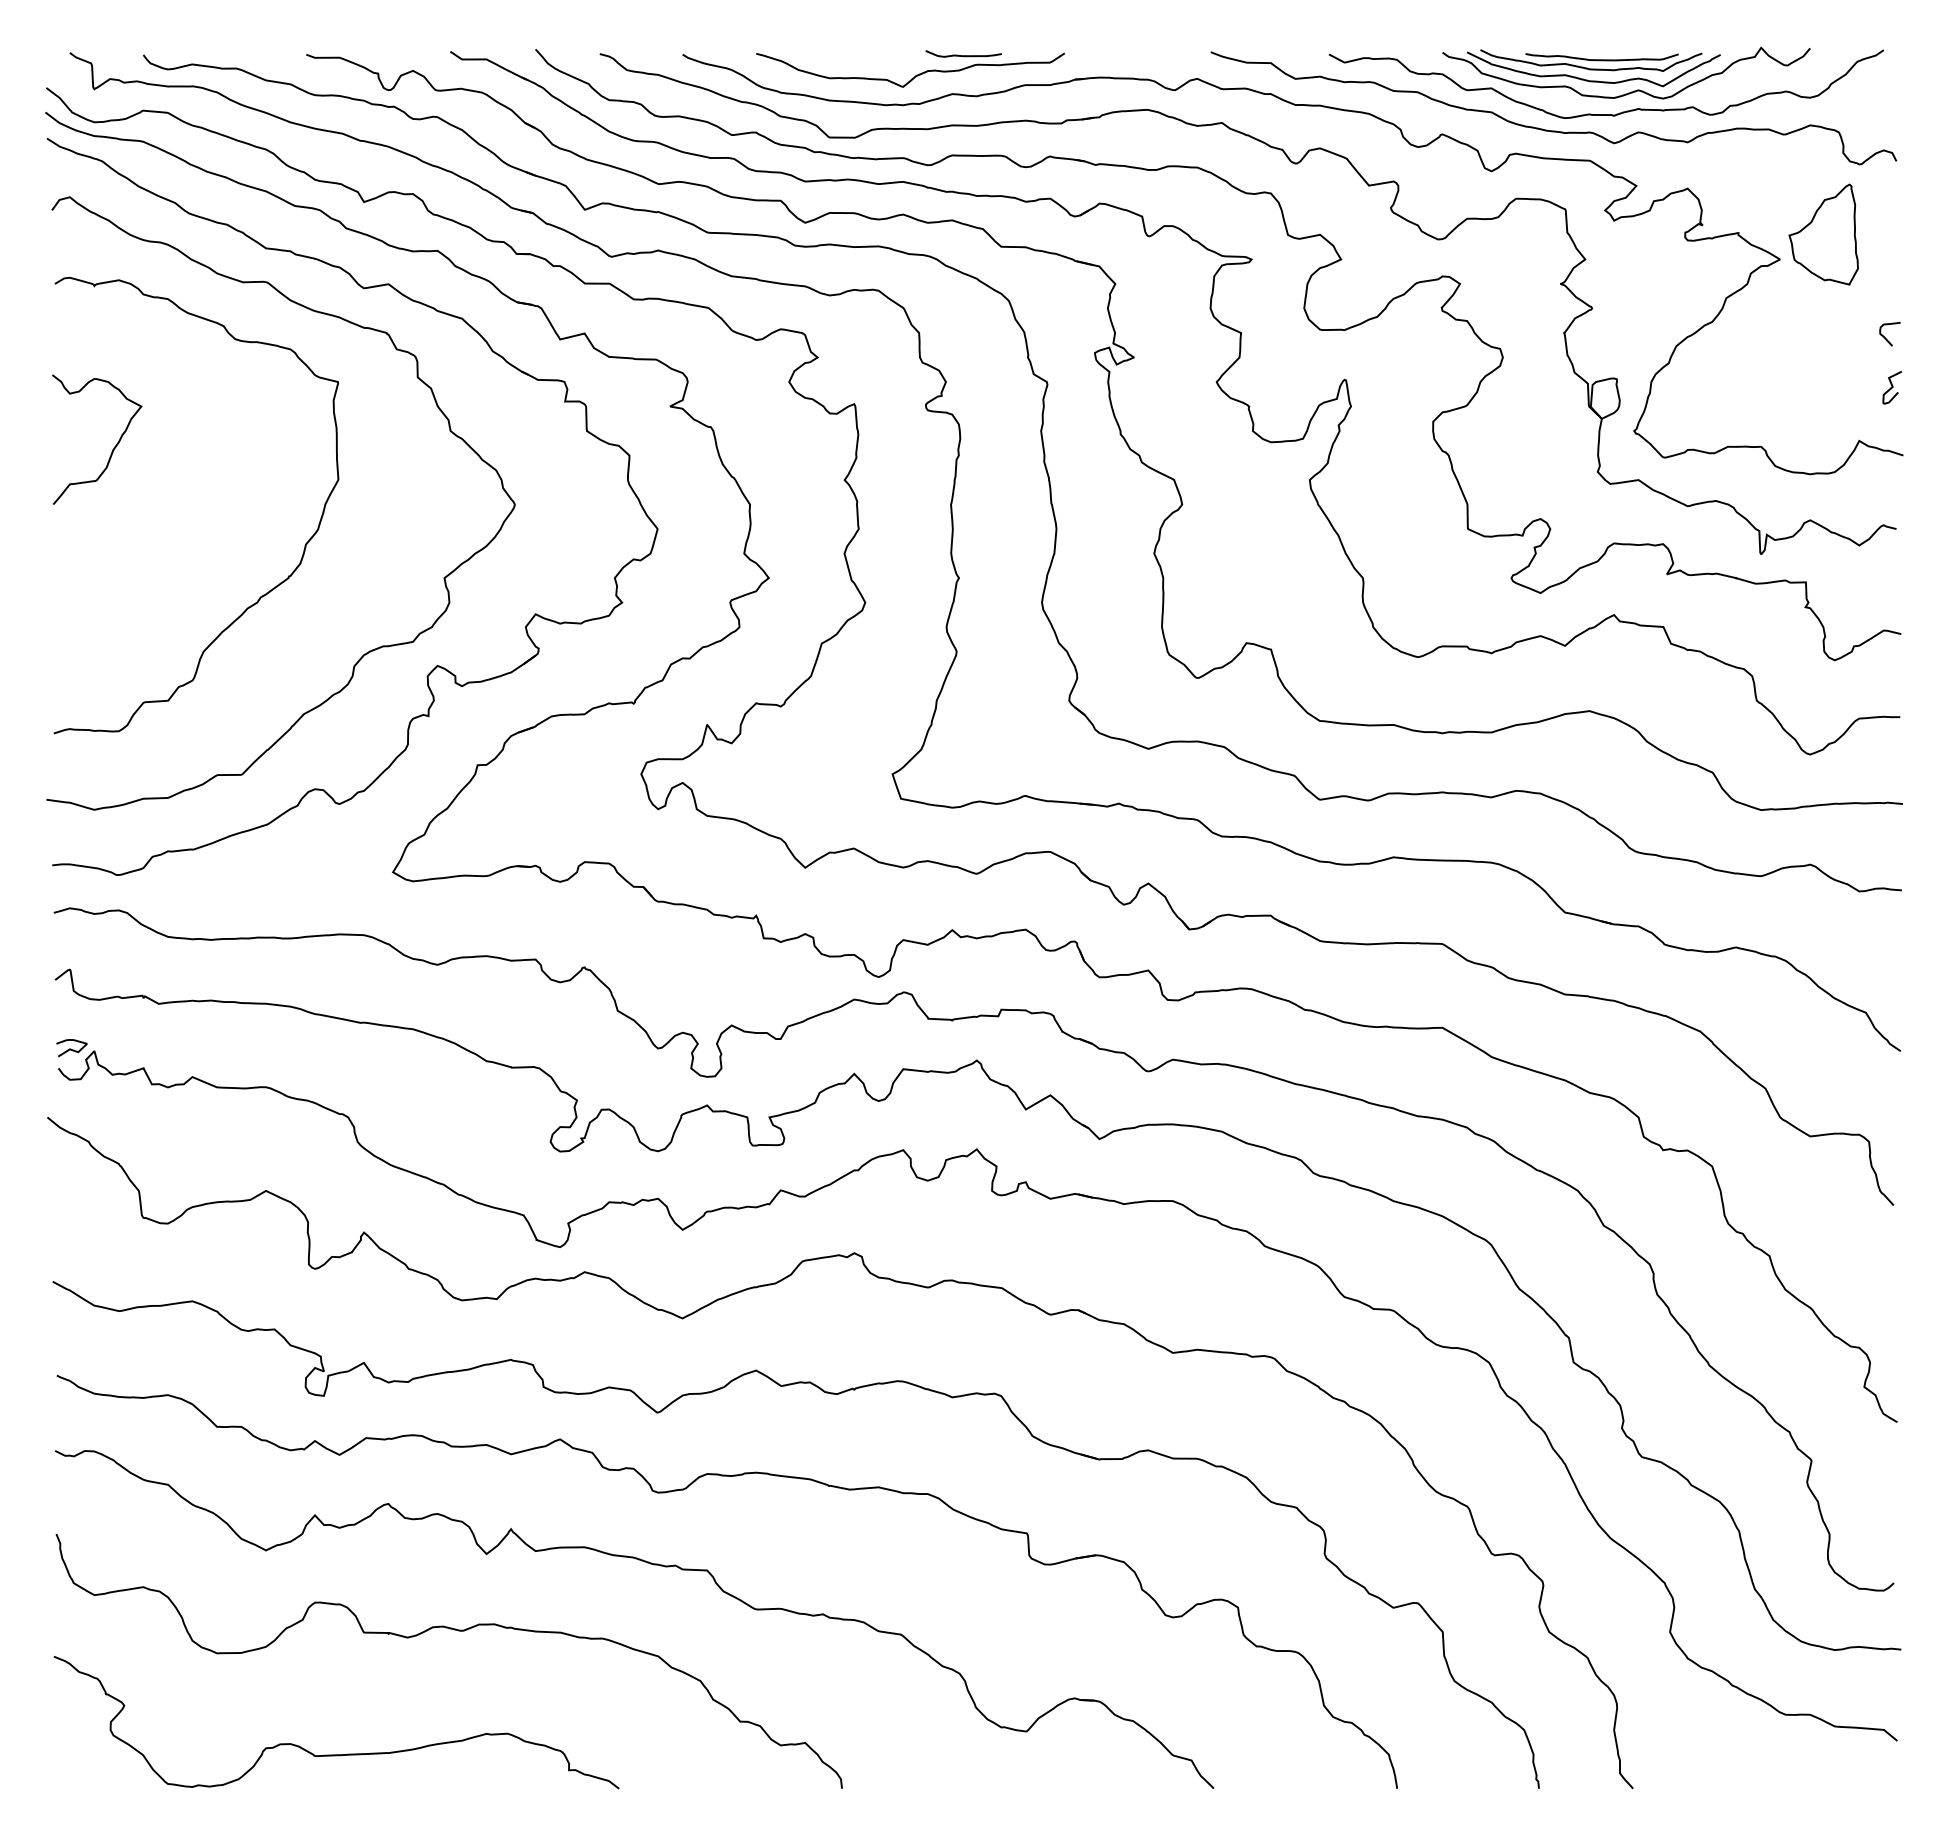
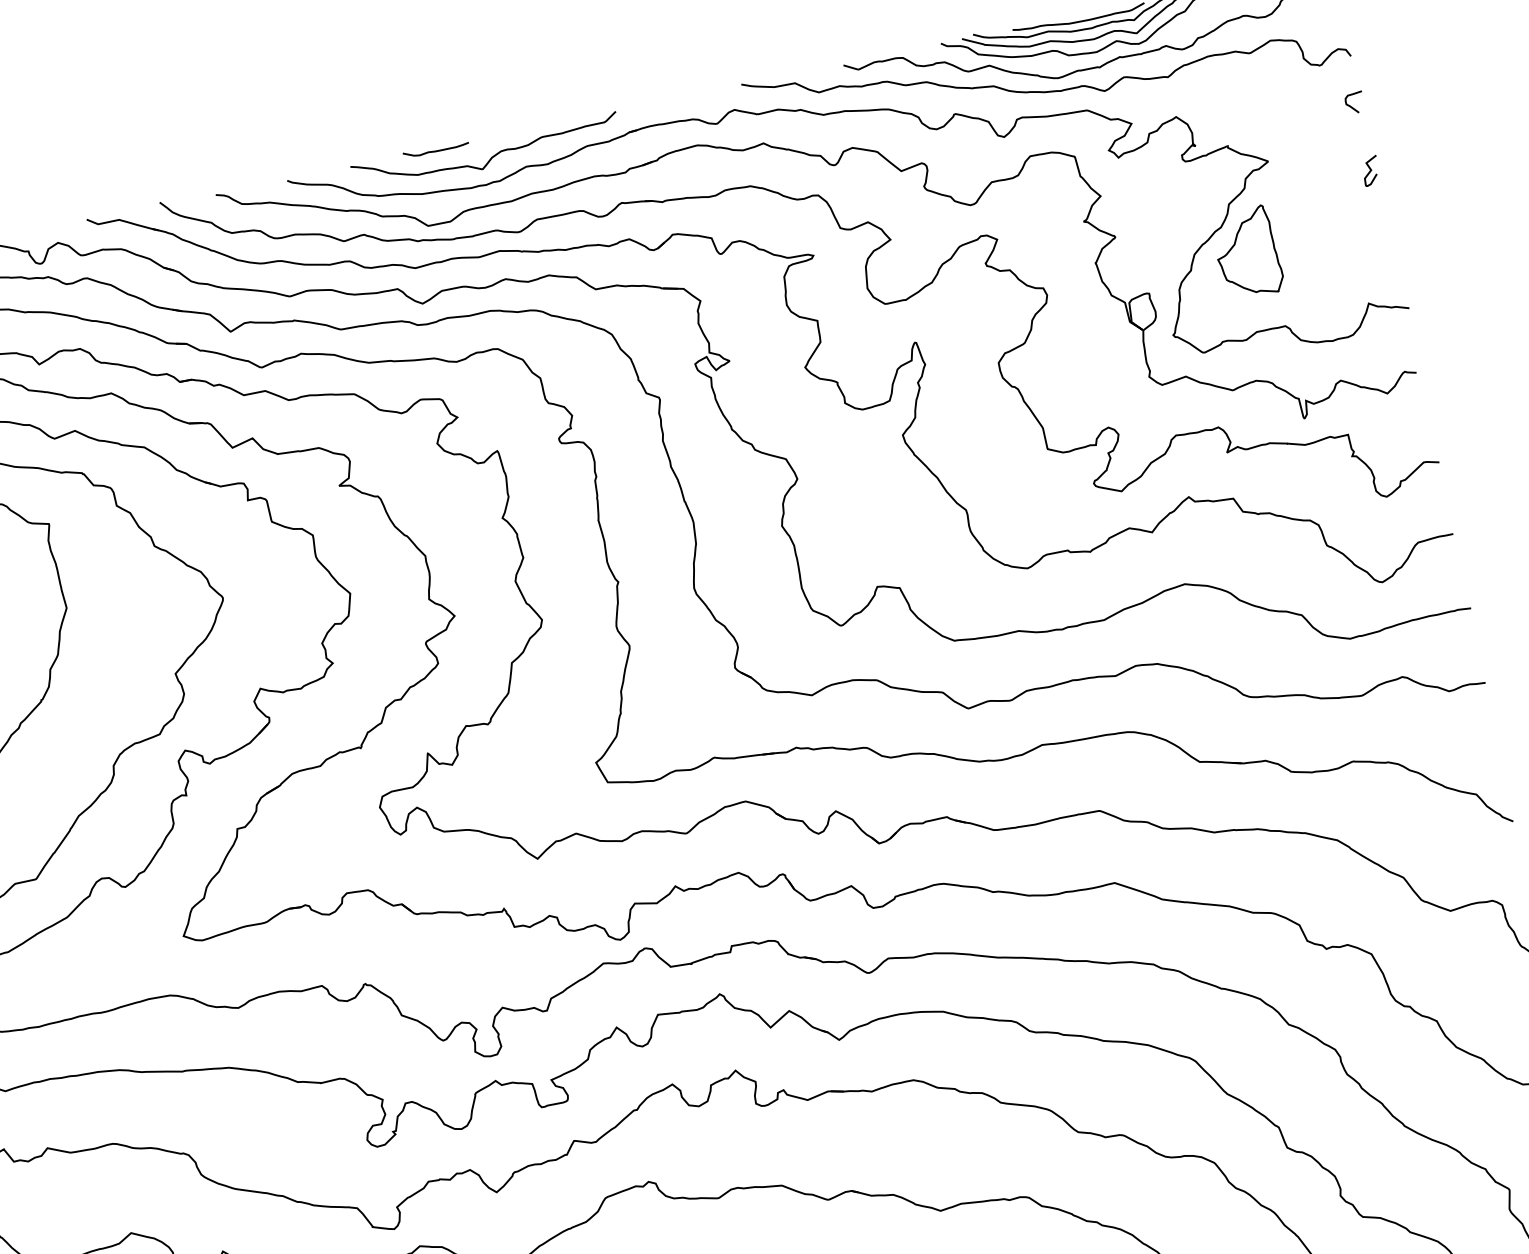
curve: (963, 55) -> (436, 150), moved
part: (1823, 234) -> (1247, 252), moved
curve: (1885, 337) -> (1351, 106), moved
curve: (1891, 387) -> (1370, 170), moved

